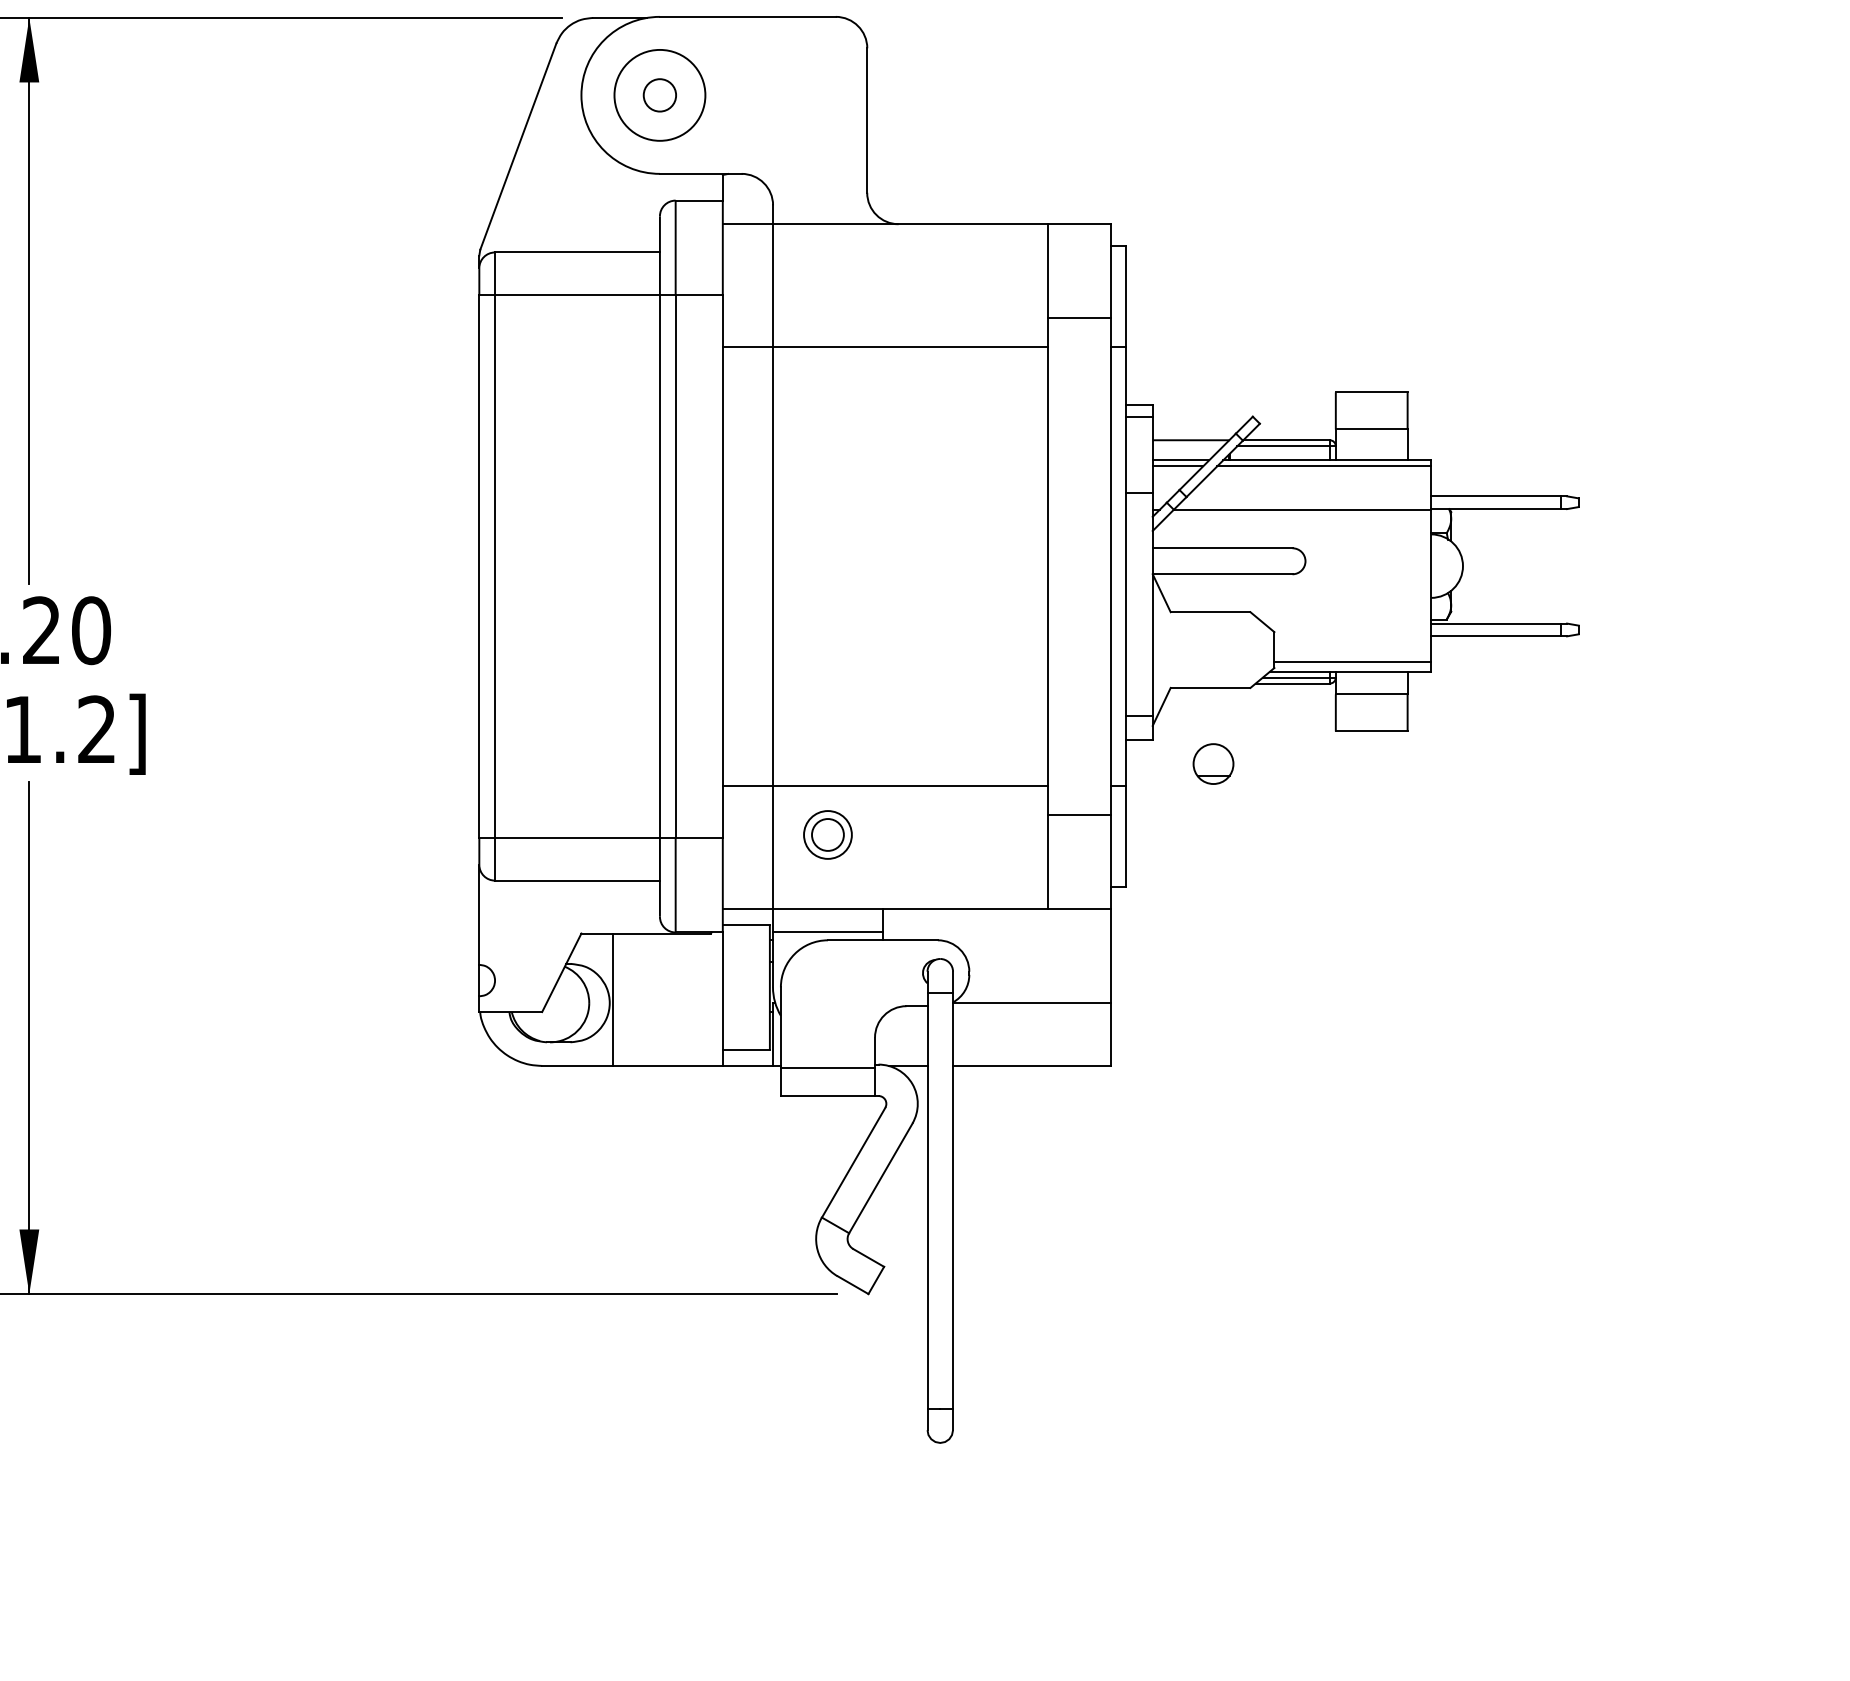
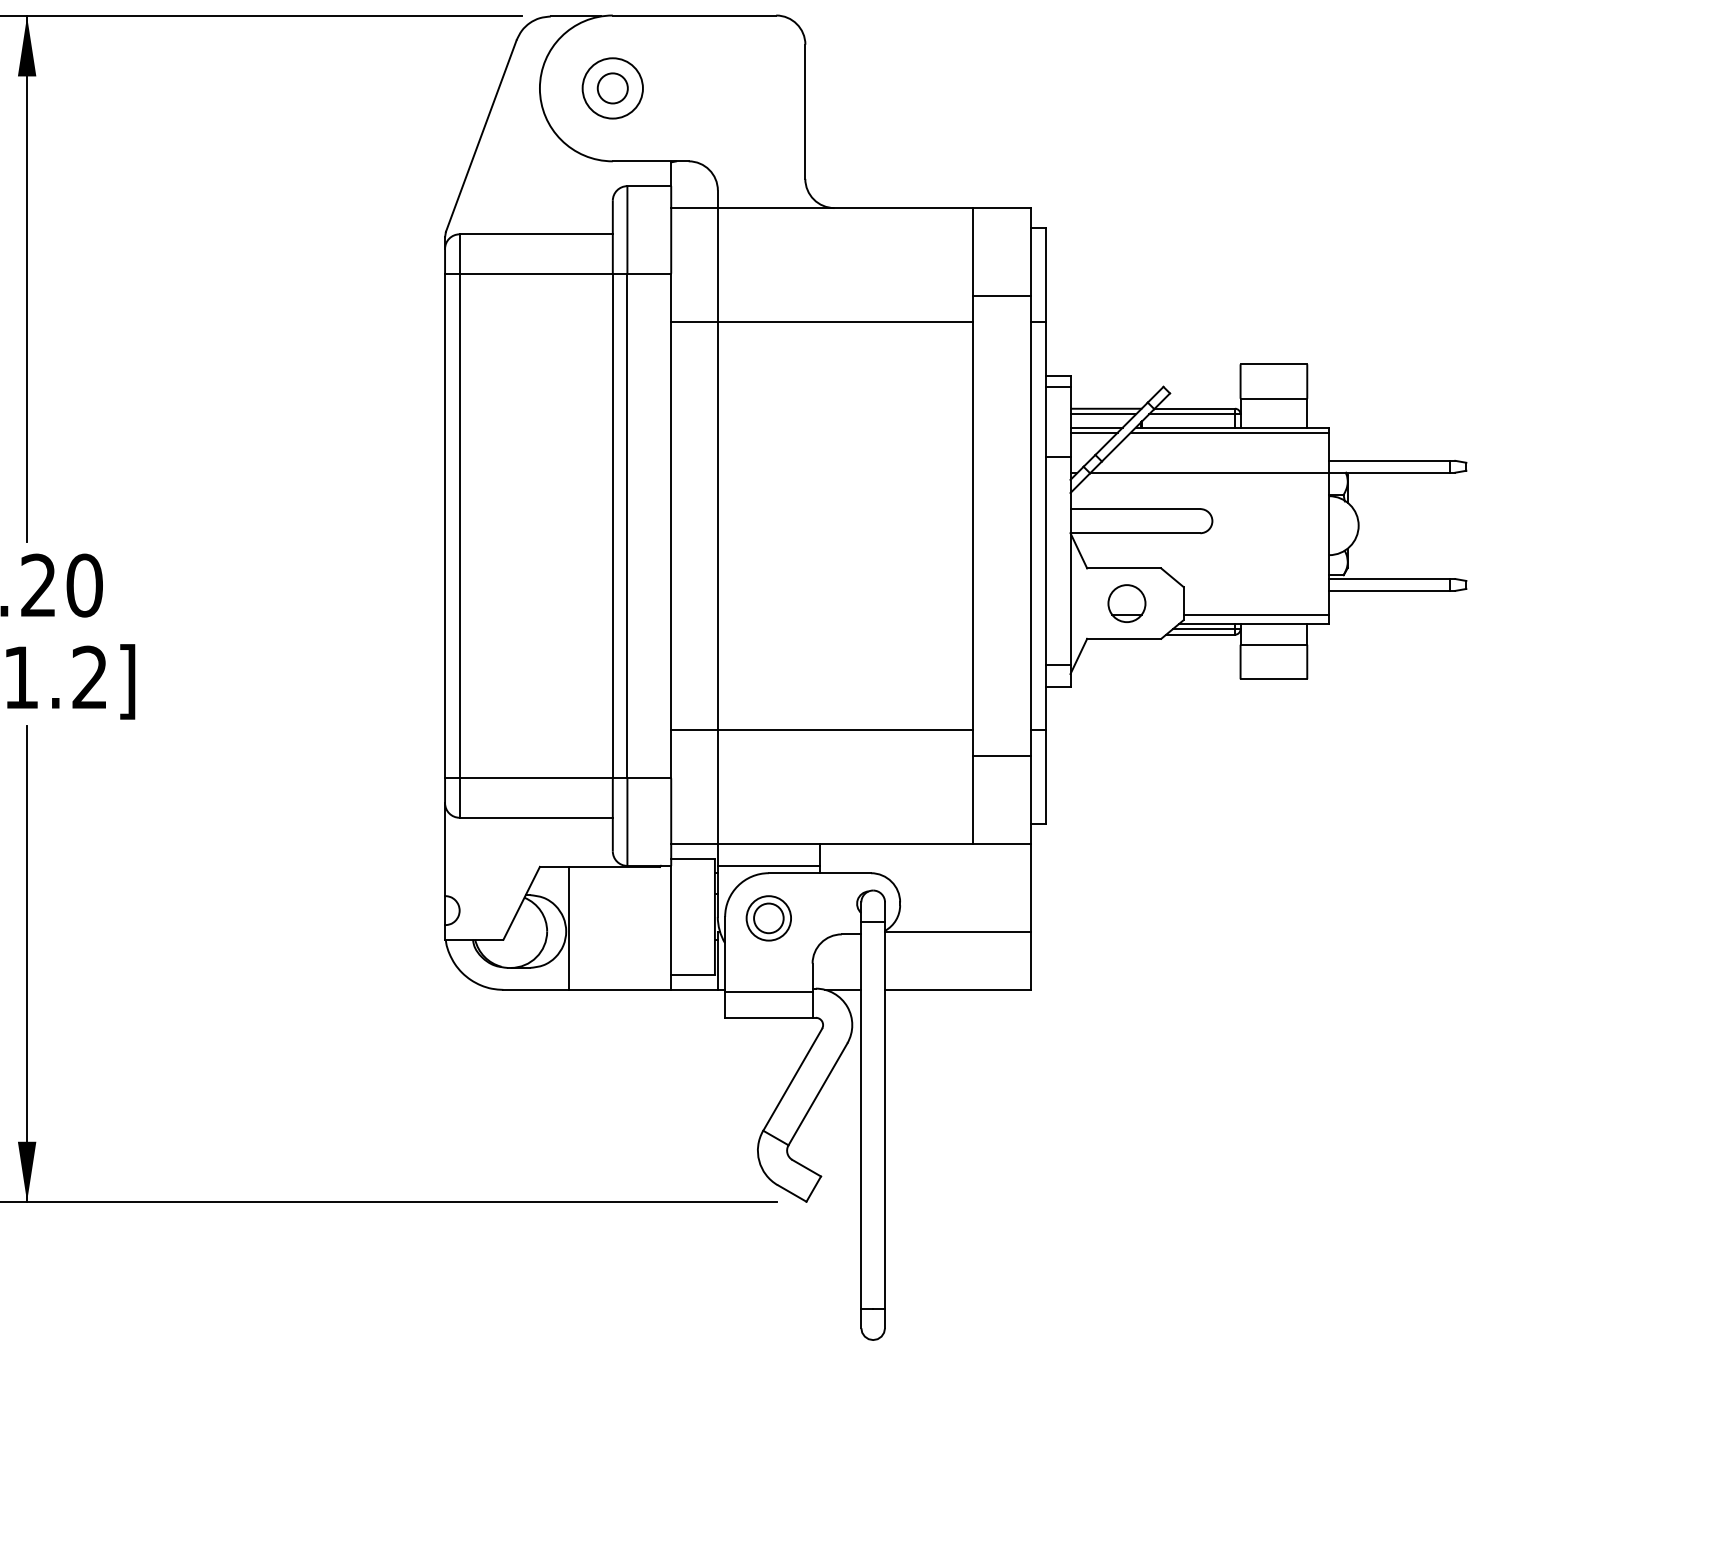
circle: (659, 94) -> (612, 87), size x0.71
line: (1187, 446) -> (1102, 414), added
part: (1213, 763) -> (1126, 603), moved
part: (827, 834) -> (768, 917), moved

